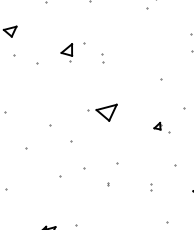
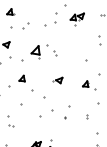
part: (72, 51) -> (39, 51), size x1.43
part: (31, 99) -> (21, 78), added
part: (101, 111) -> (57, 80), size x0.62
part: (162, 128) -> (89, 85), size x1.67

